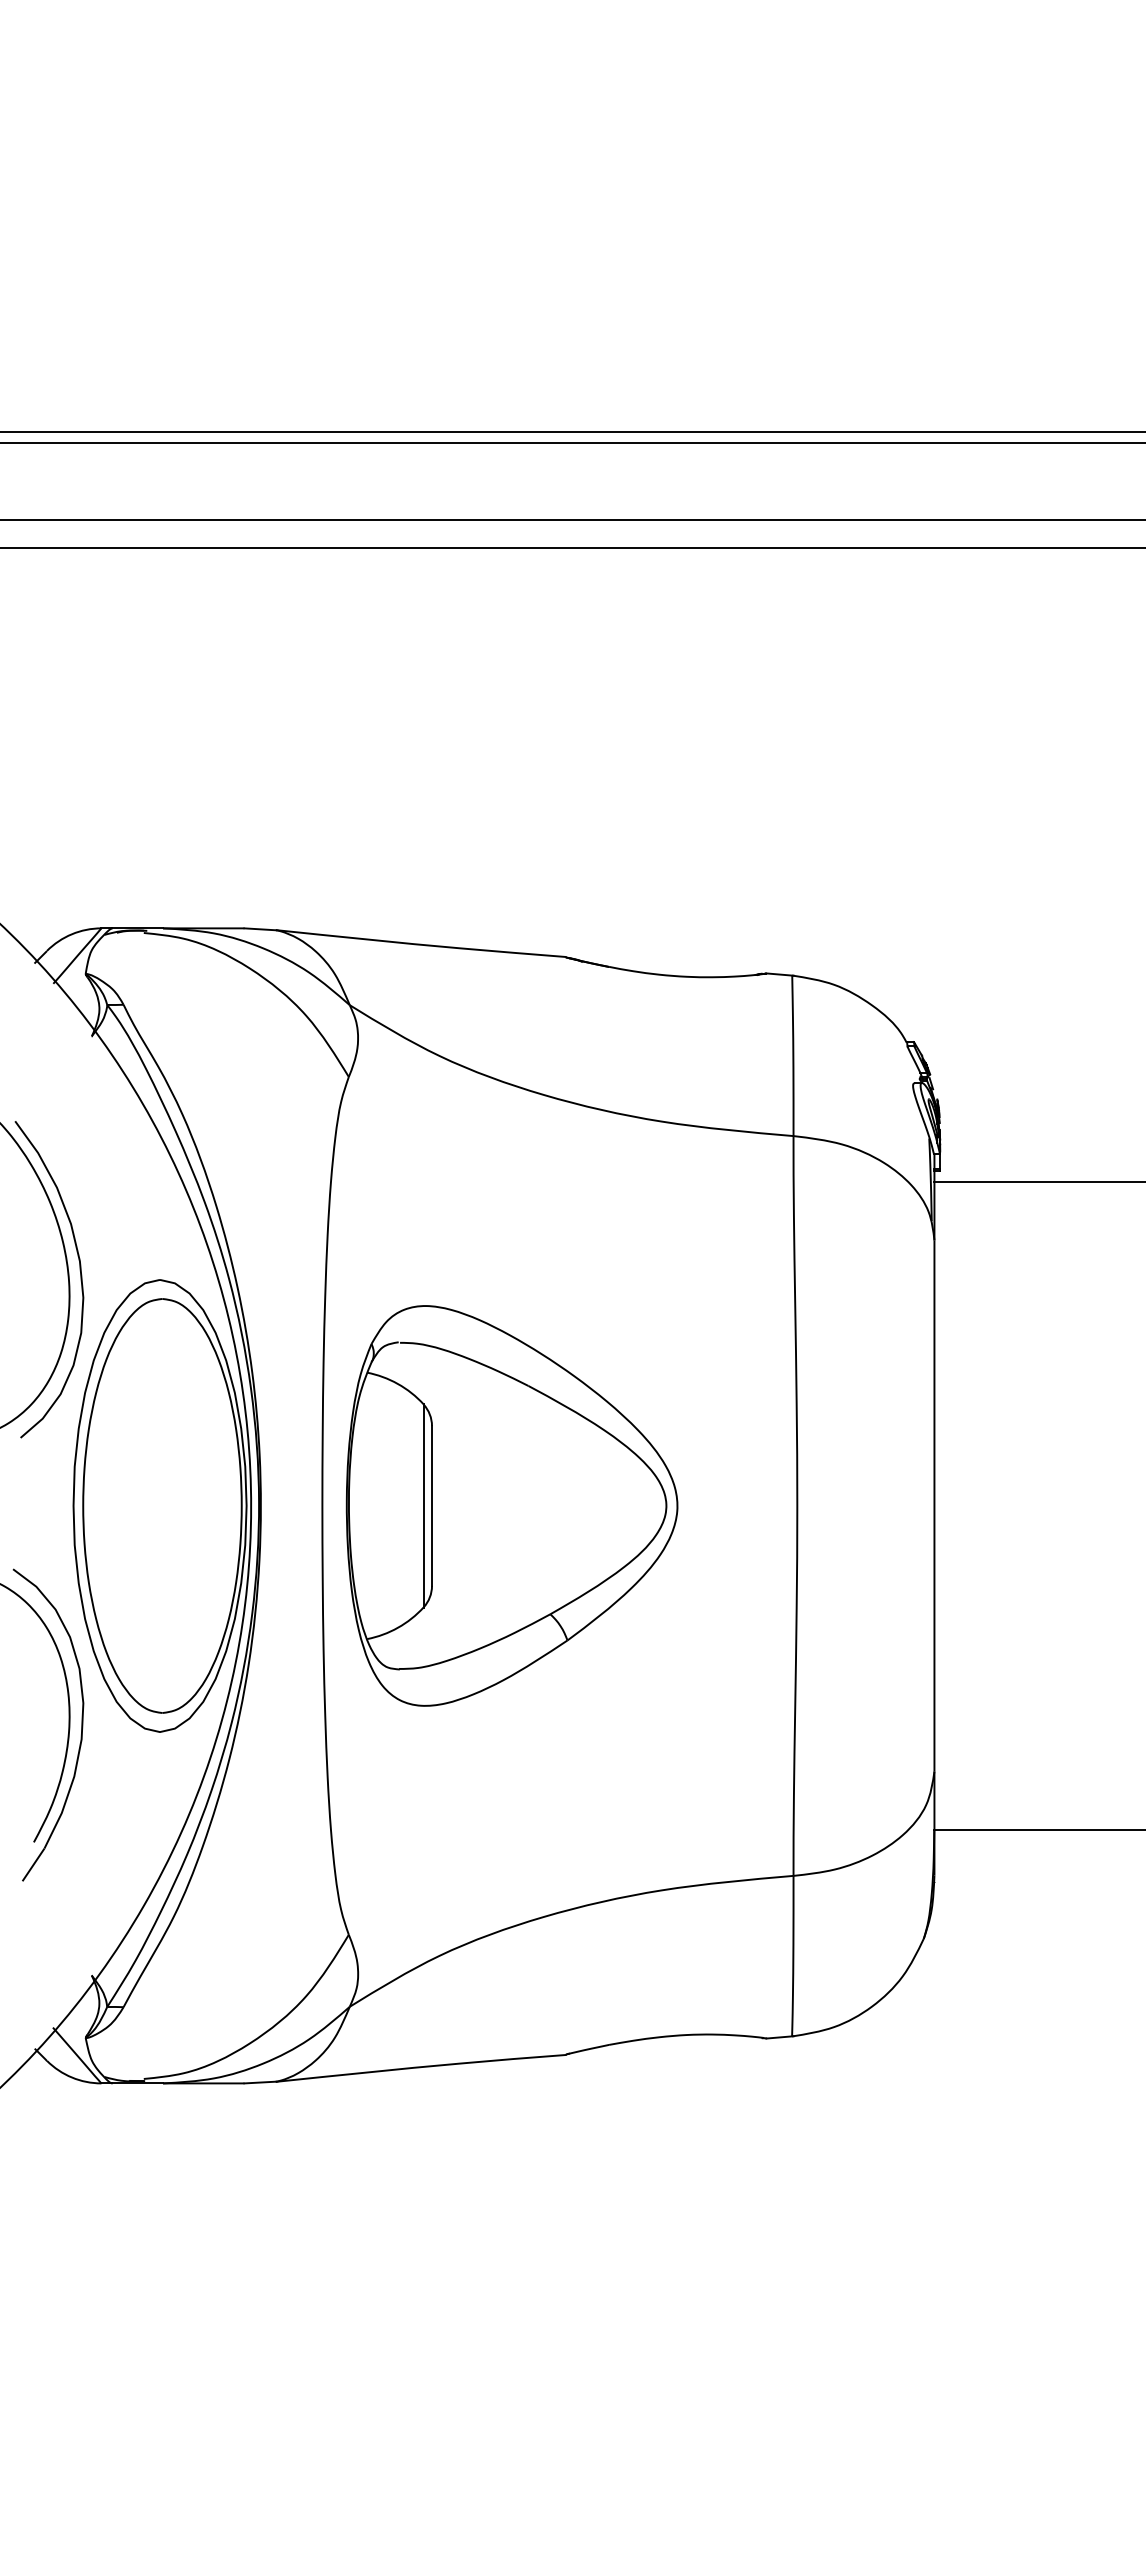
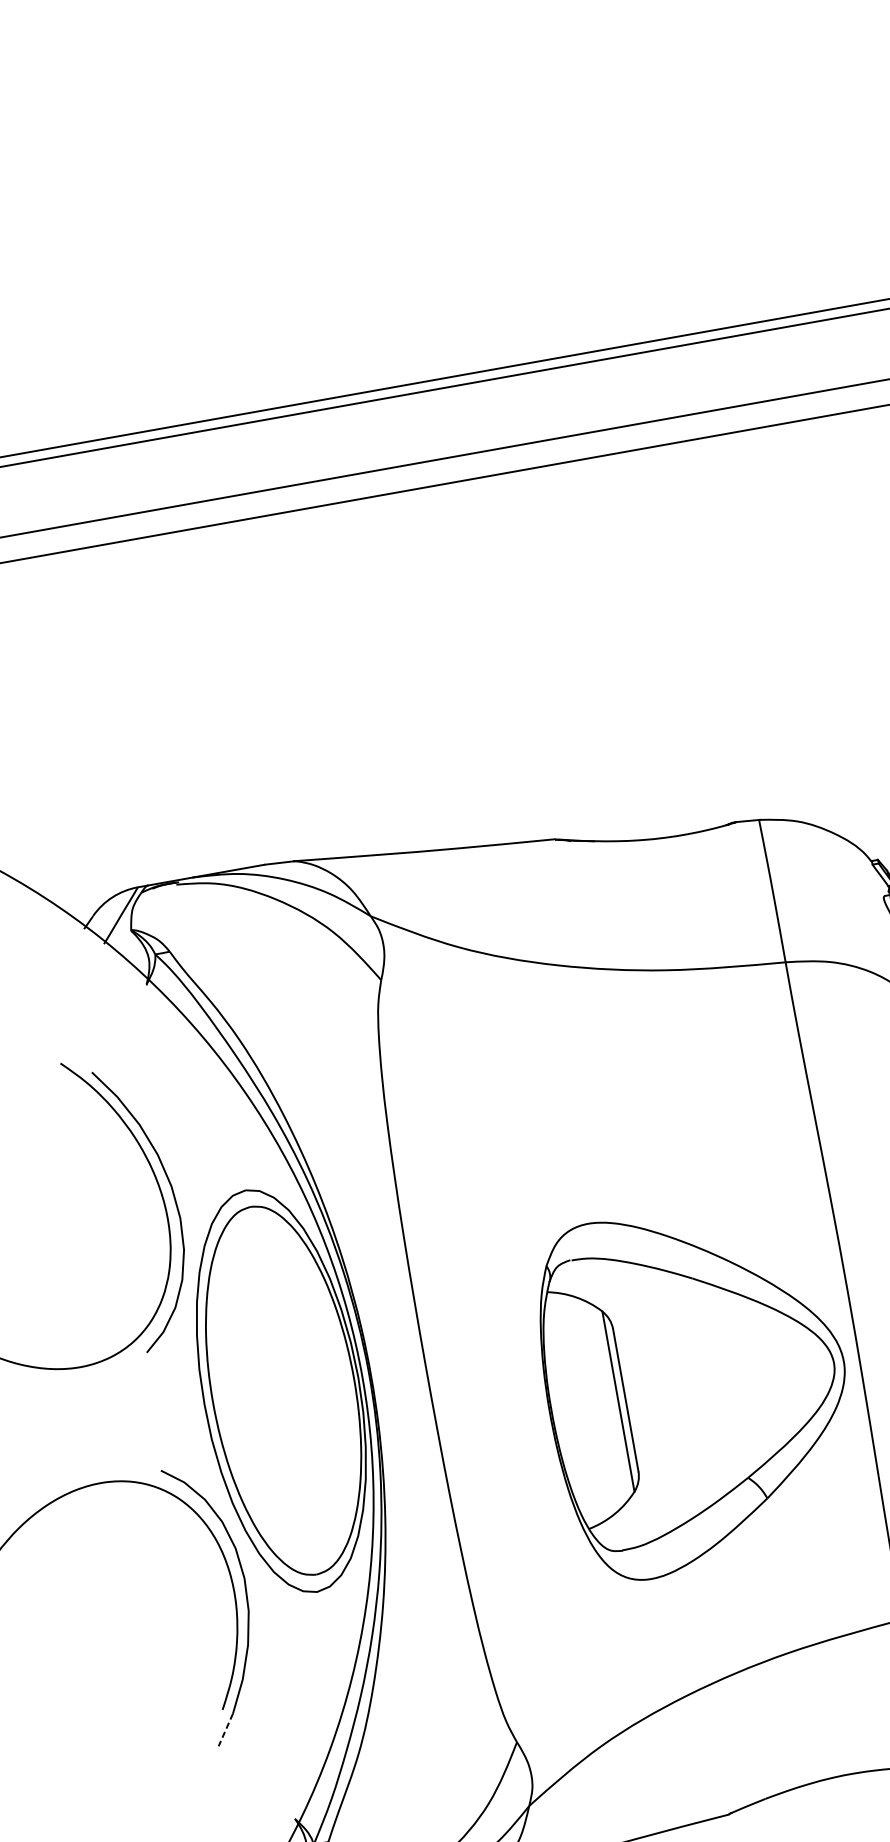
part: (511, 1505) -> (696, 1387), moved
line: (33, 1864) -> (225, 1729), solid -> dashed

